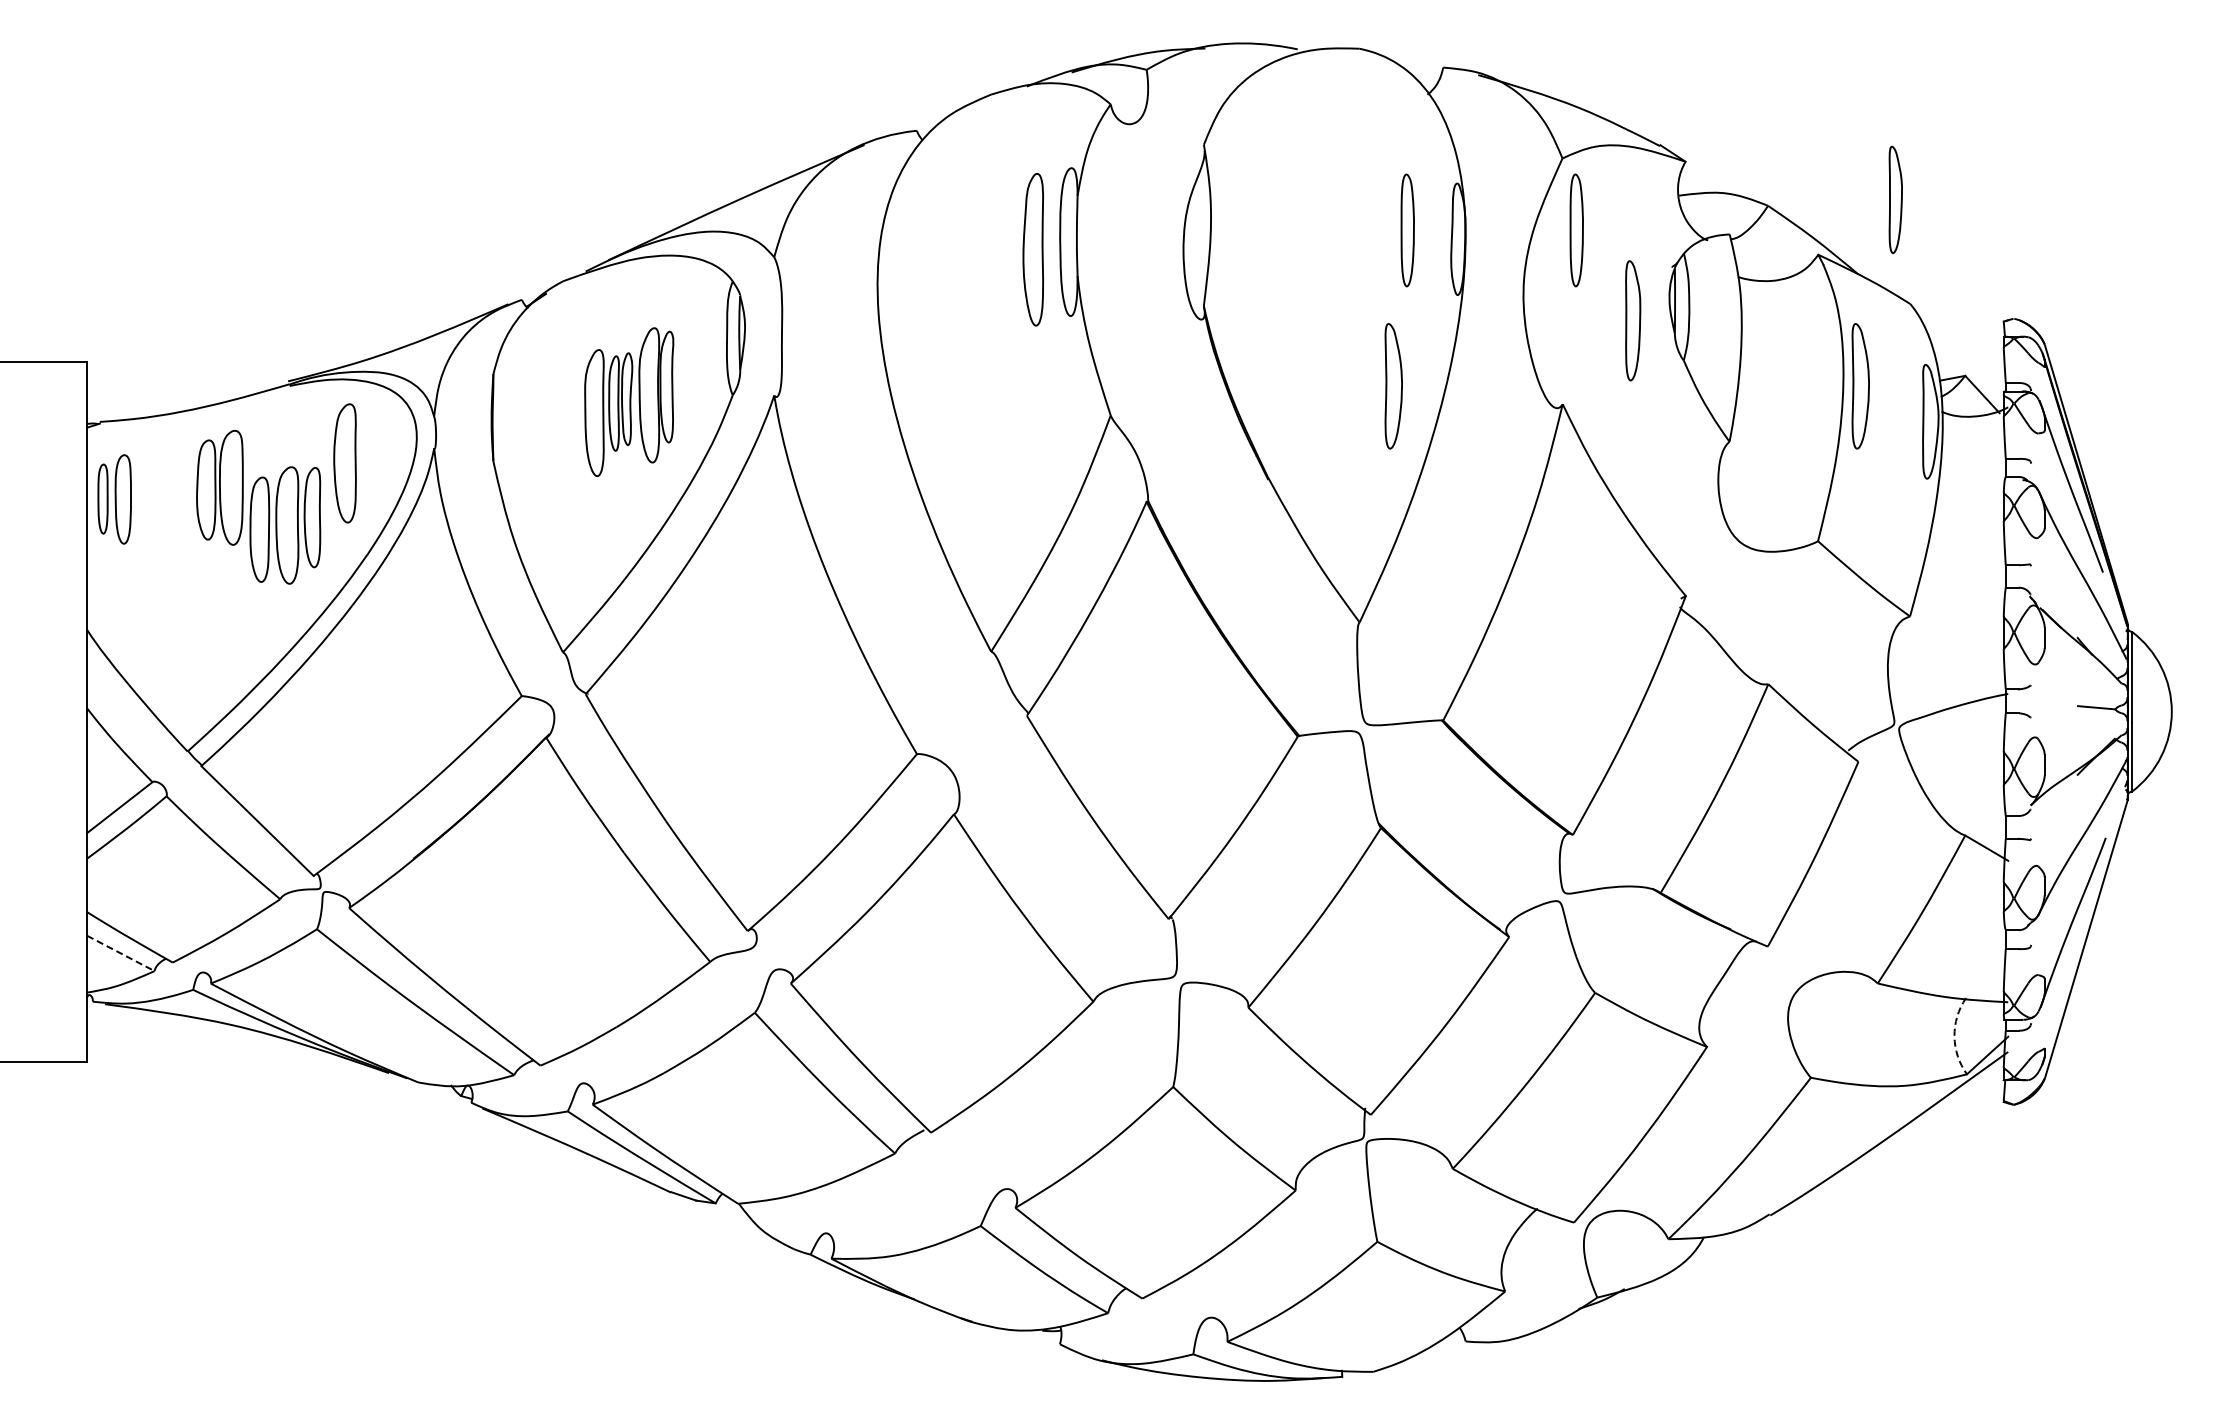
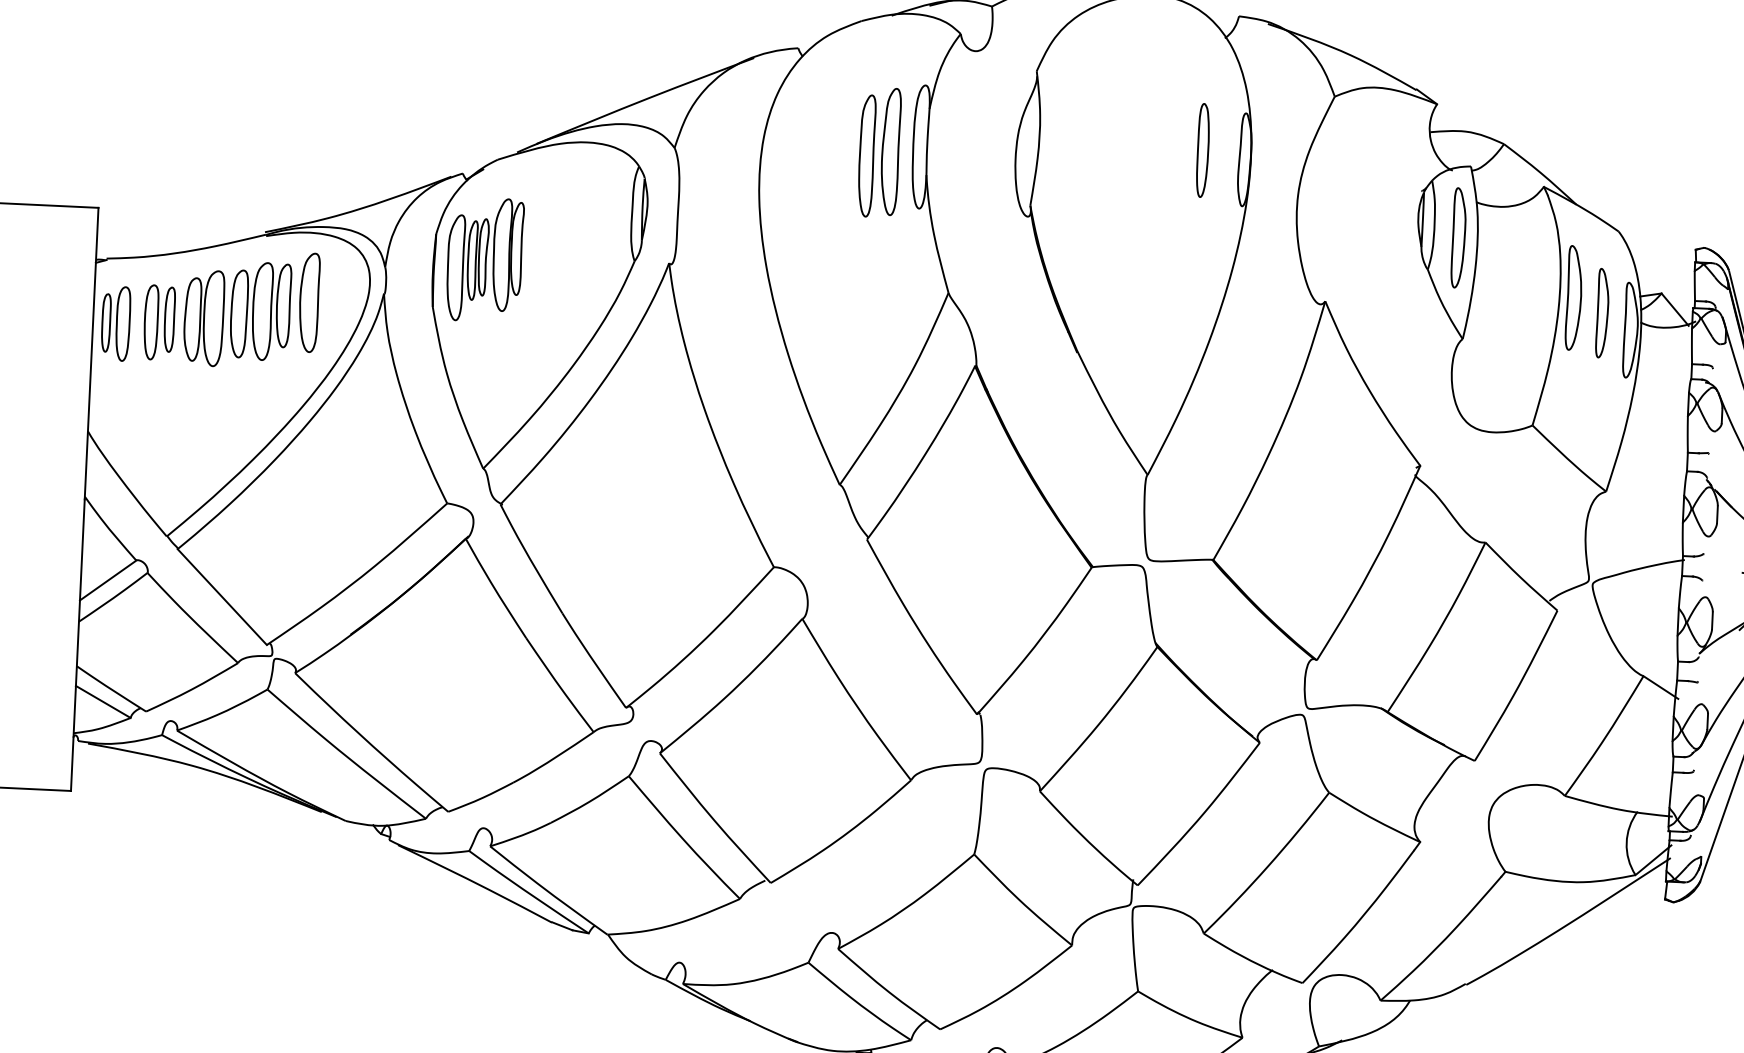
part: (1895, 199) -> (1602, 312), moved
part: (1576, 230) -> (1343, 157), removed
part: (1004, 255) -> (866, 155), added
part: (1633, 320) -> (1459, 237), moved
part: (1393, 386) -> (1185, 279), removed
part: (629, 401) -> (485, 259), moved
part: (166, 495) -> (159, 322), added
part: (285, 525) -> (260, 311), moved
line: (121, 953) -> (103, 702), dashed -> solid
arc: (1954, 1036) -> (1626, 843), dashed -> solid

